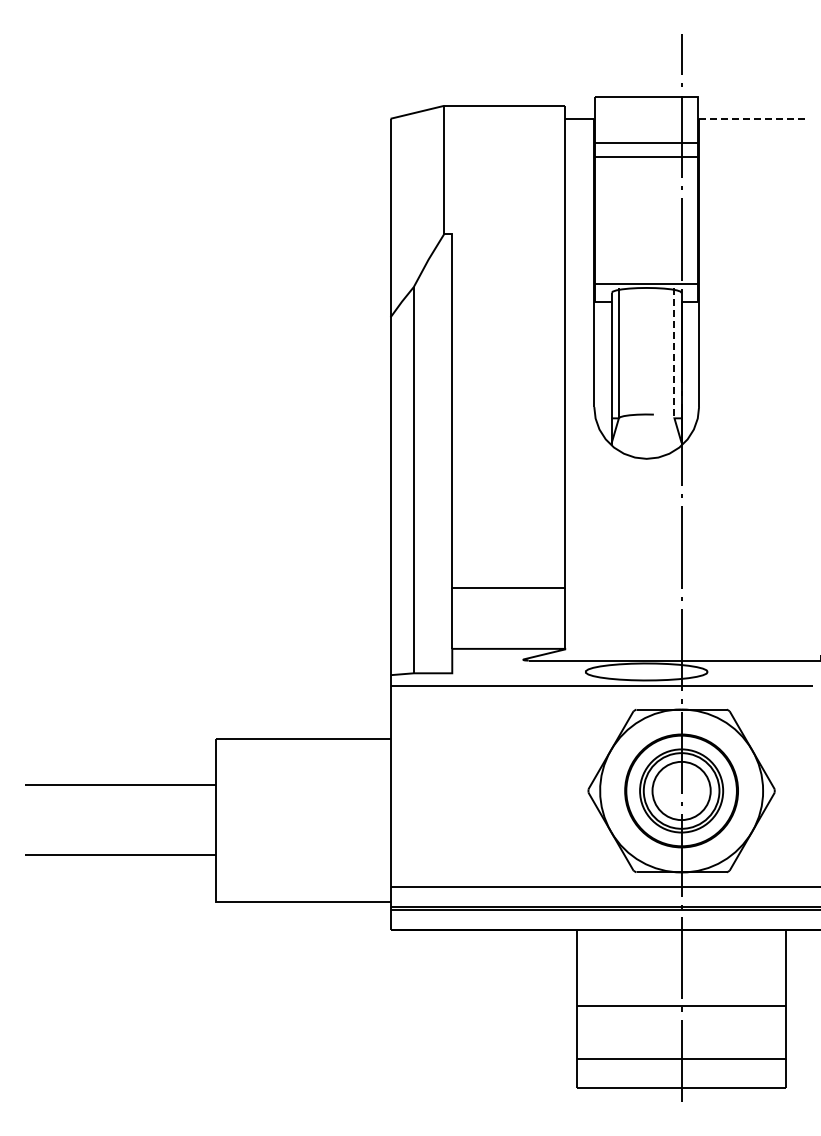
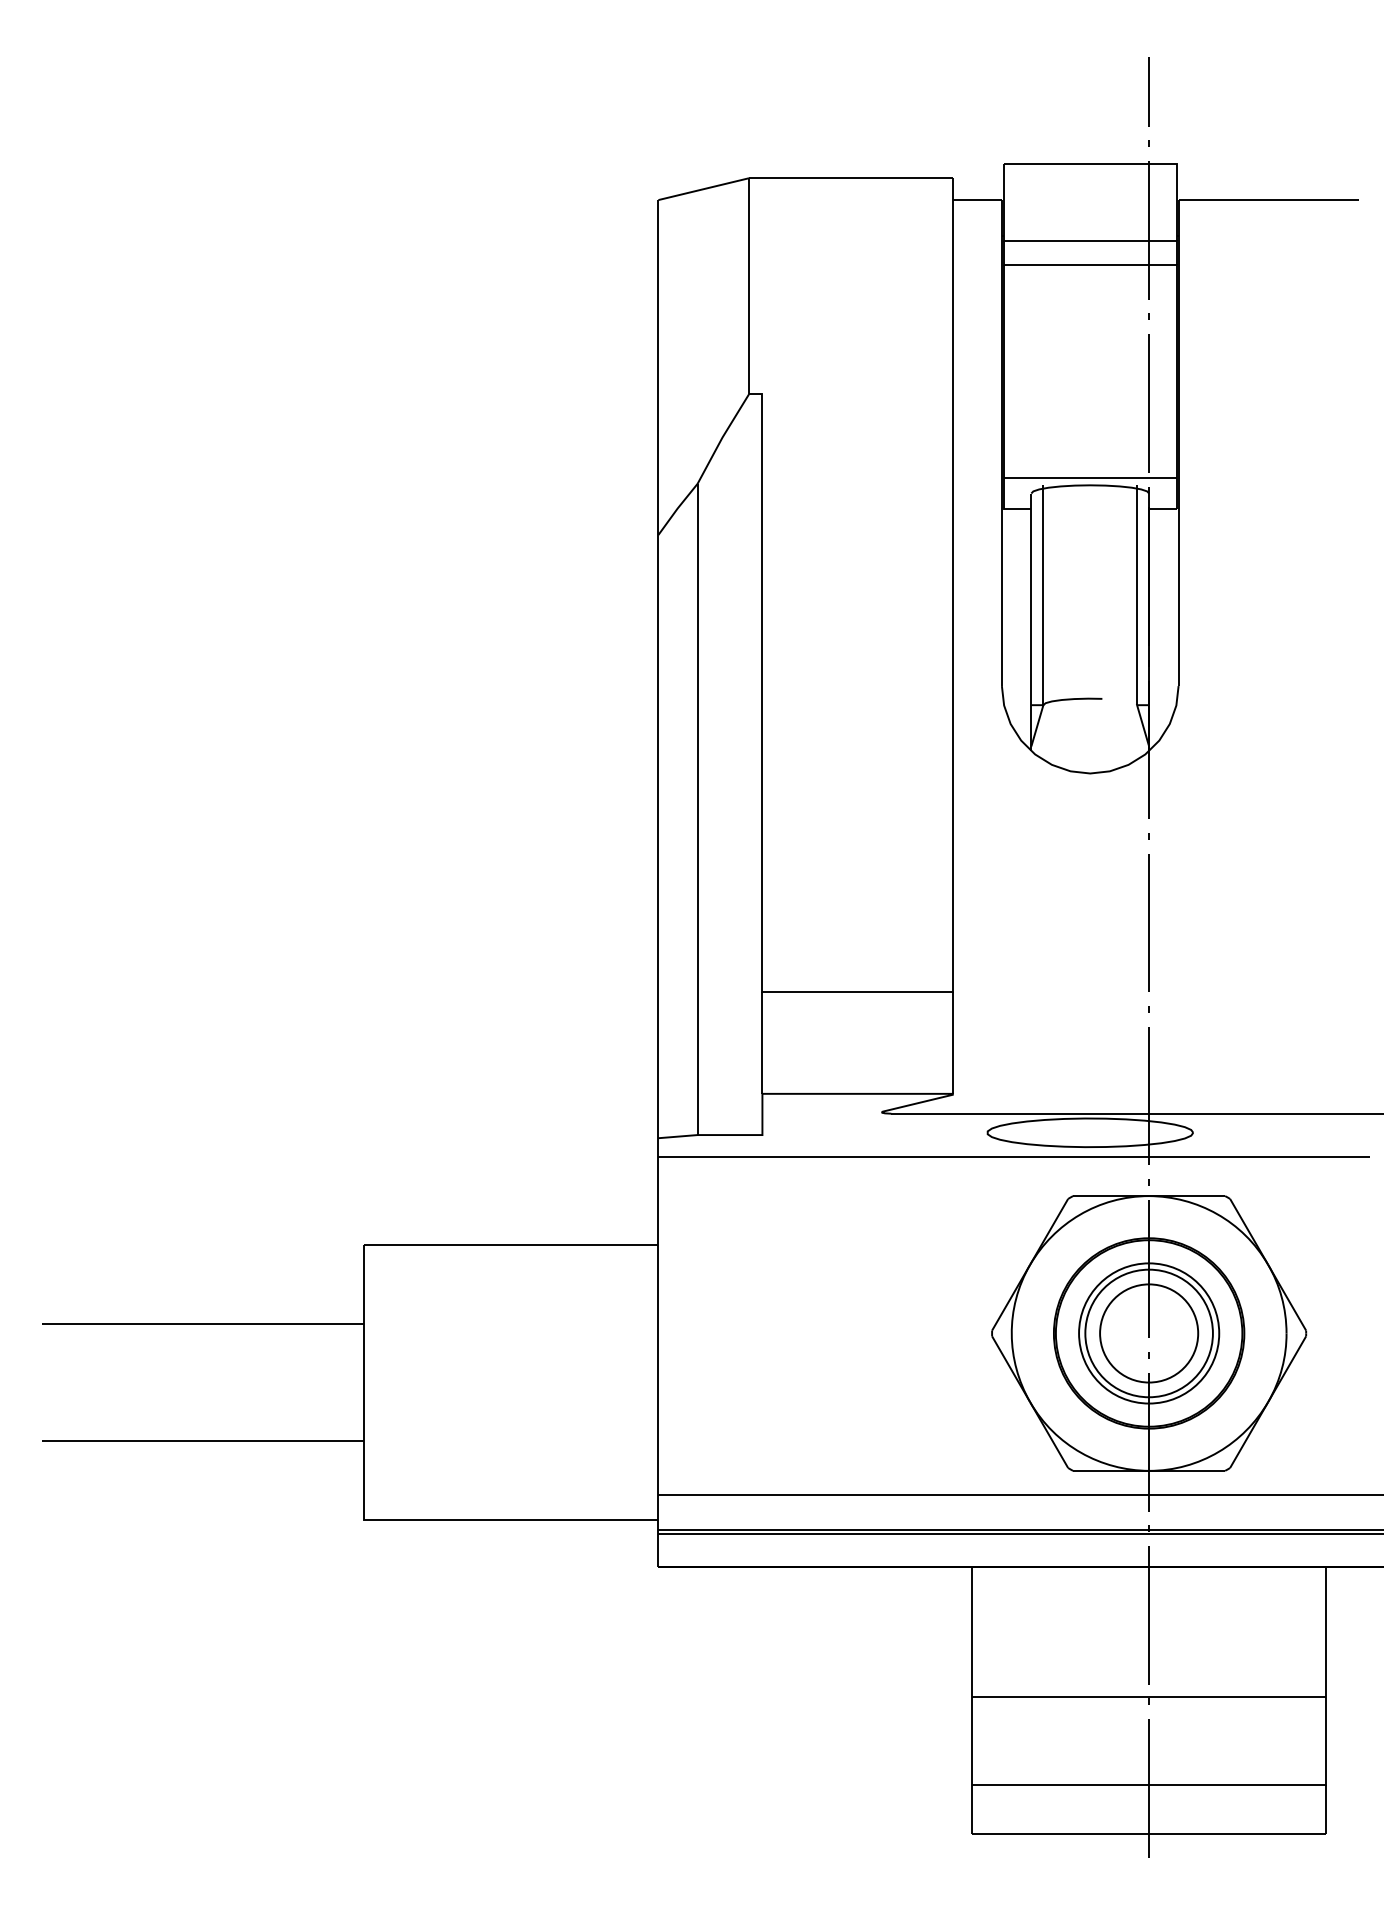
line: (752, 118) -> (1268, 199), dashed -> solid
line: (674, 353) -> (1137, 595), dashed -> solid

